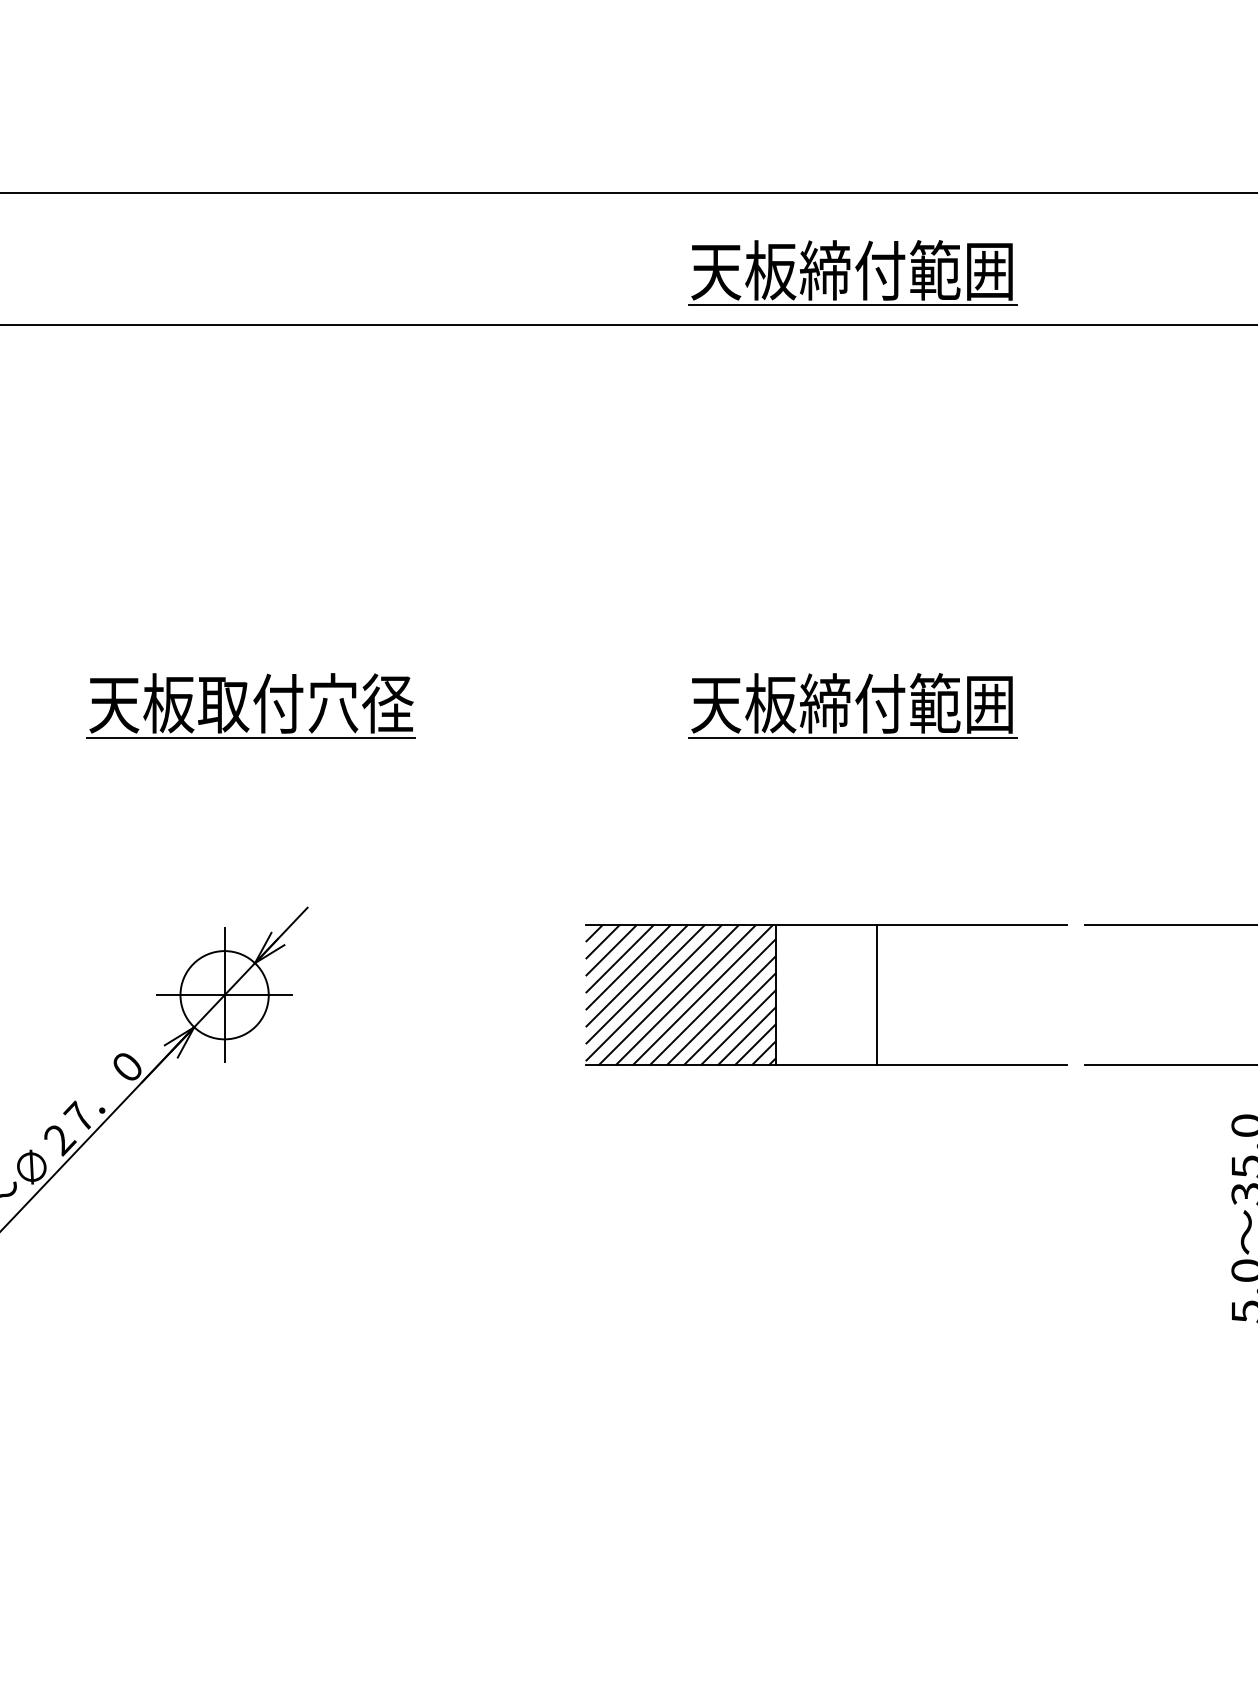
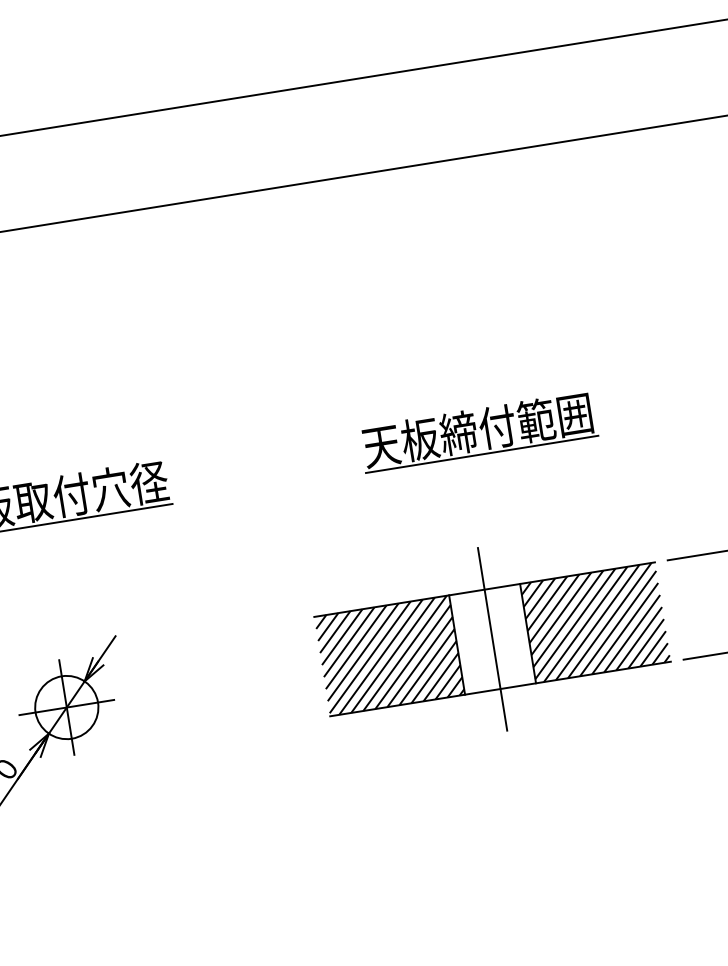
part: (852, 272) -> (429, 125), removed
line: (826, 994) -> (492, 638), added
hatch: (971, 995) -> (595, 623), added

